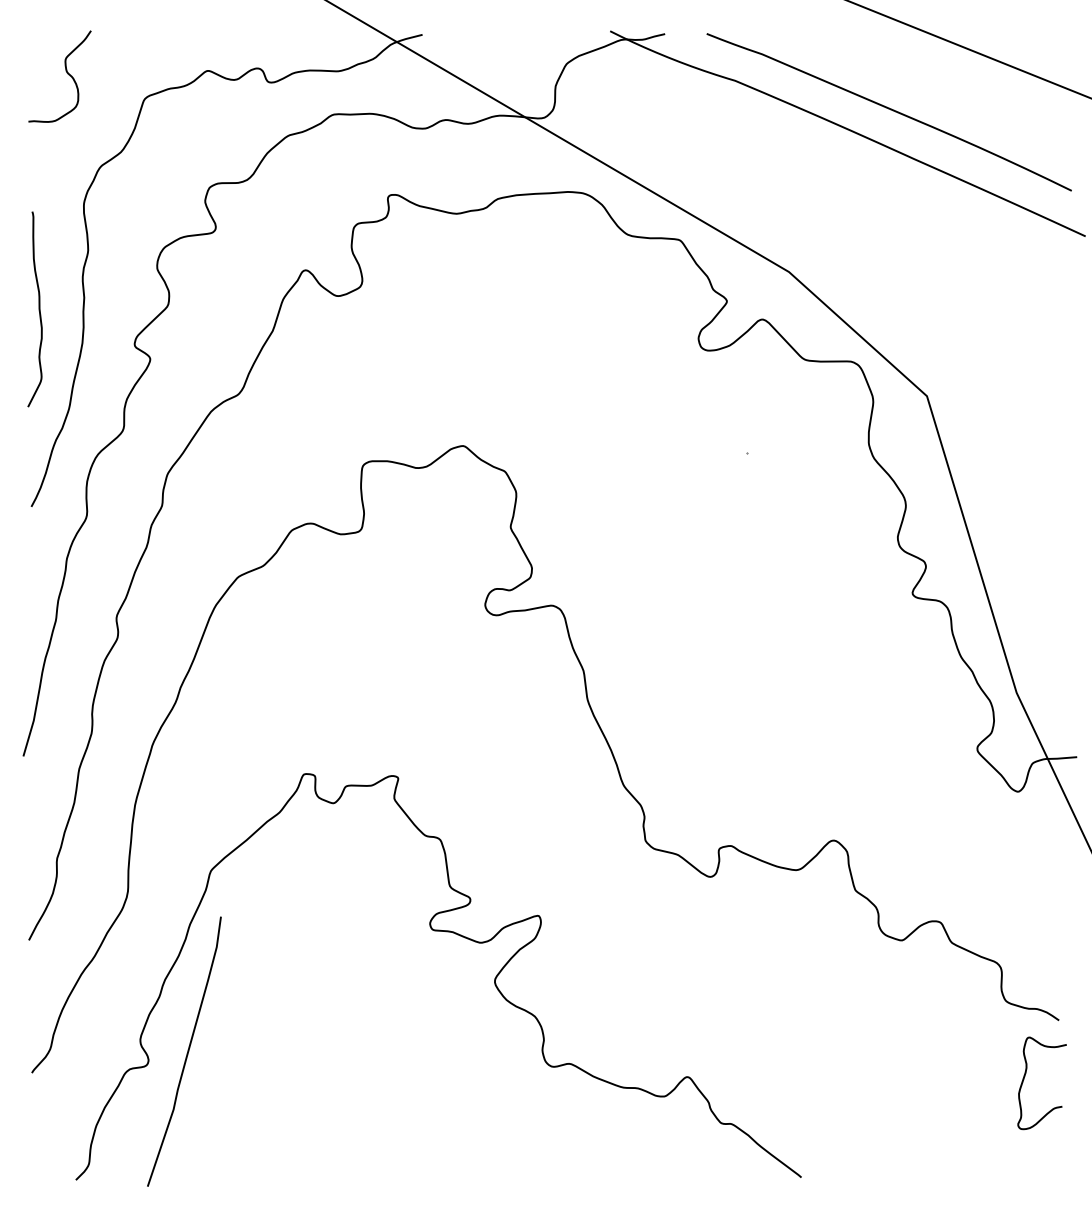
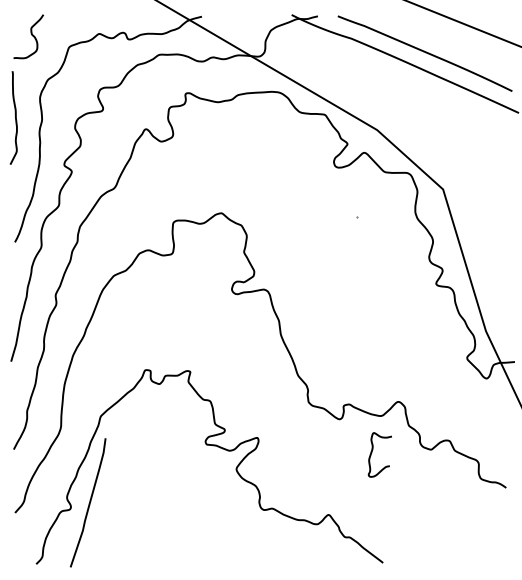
curve: (38, 308) -> (15, 117), moved
curve: (1026, 1078) -> (372, 452), moved

